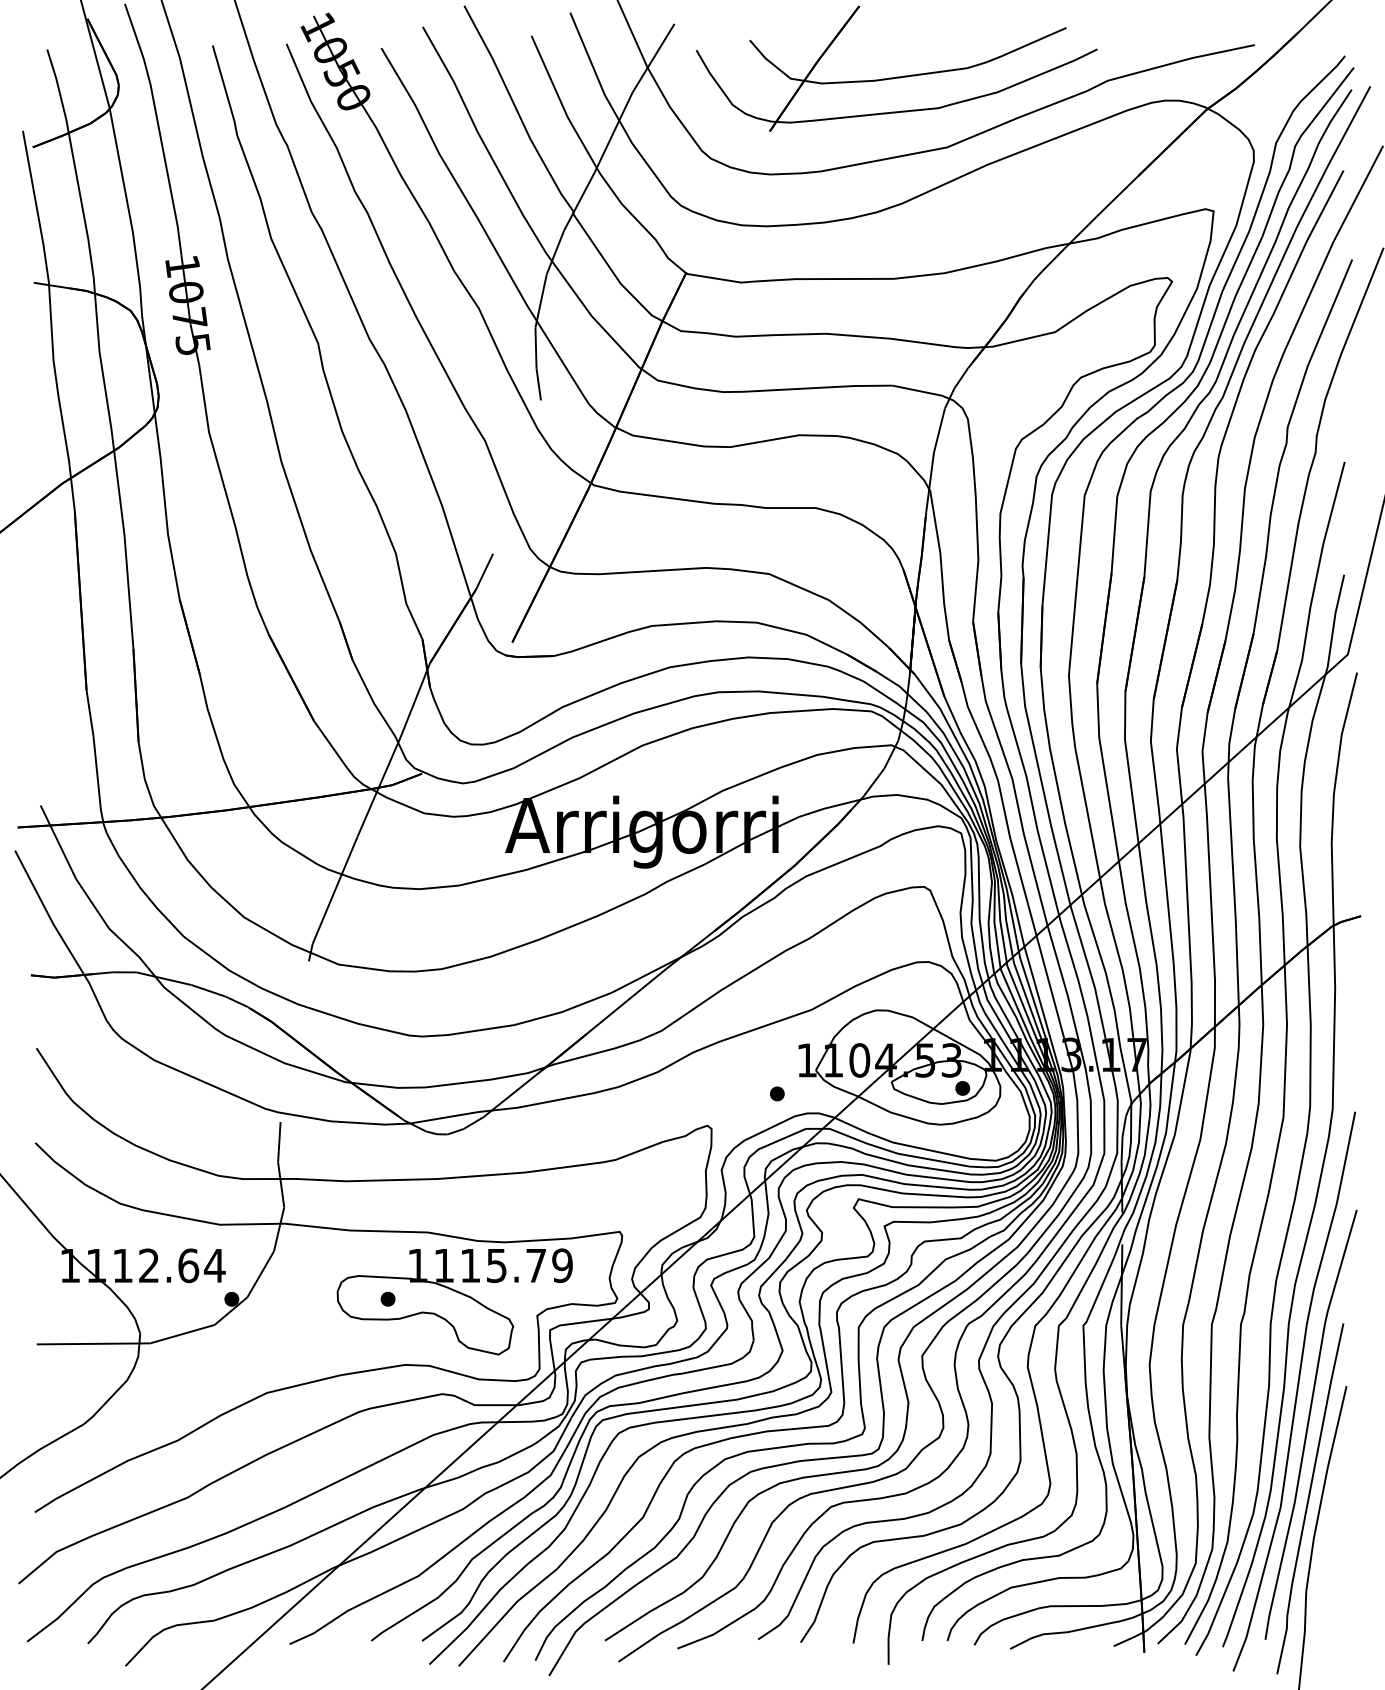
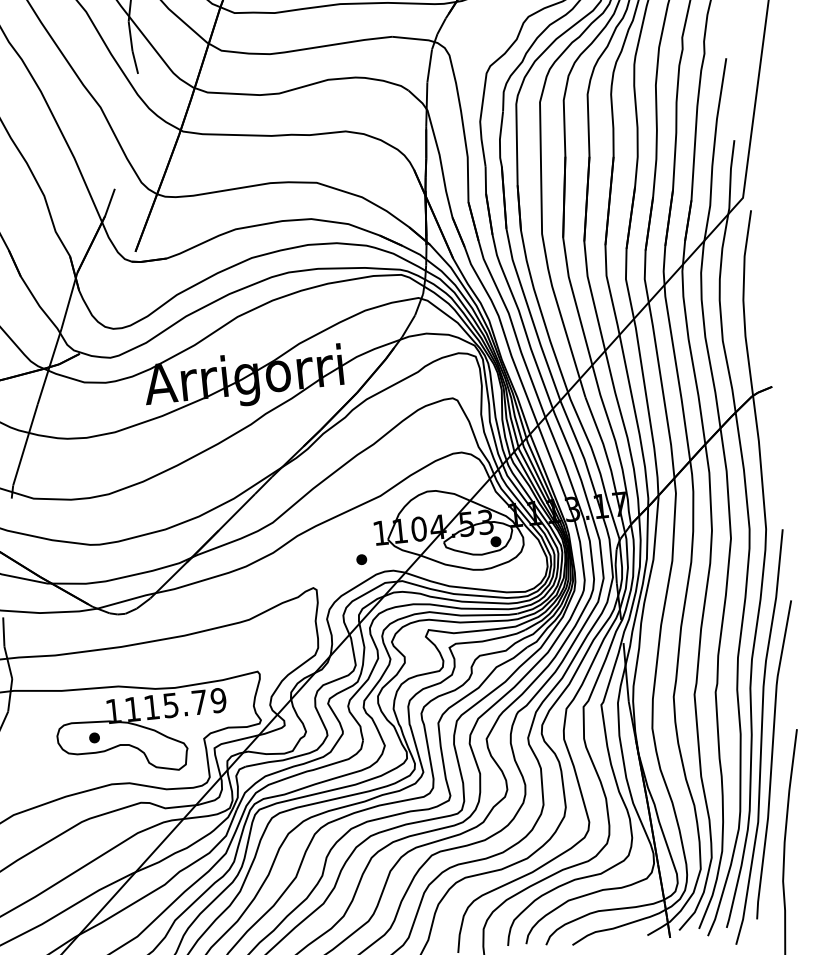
curve: (1309, 1498) -> (778, 813), removed

